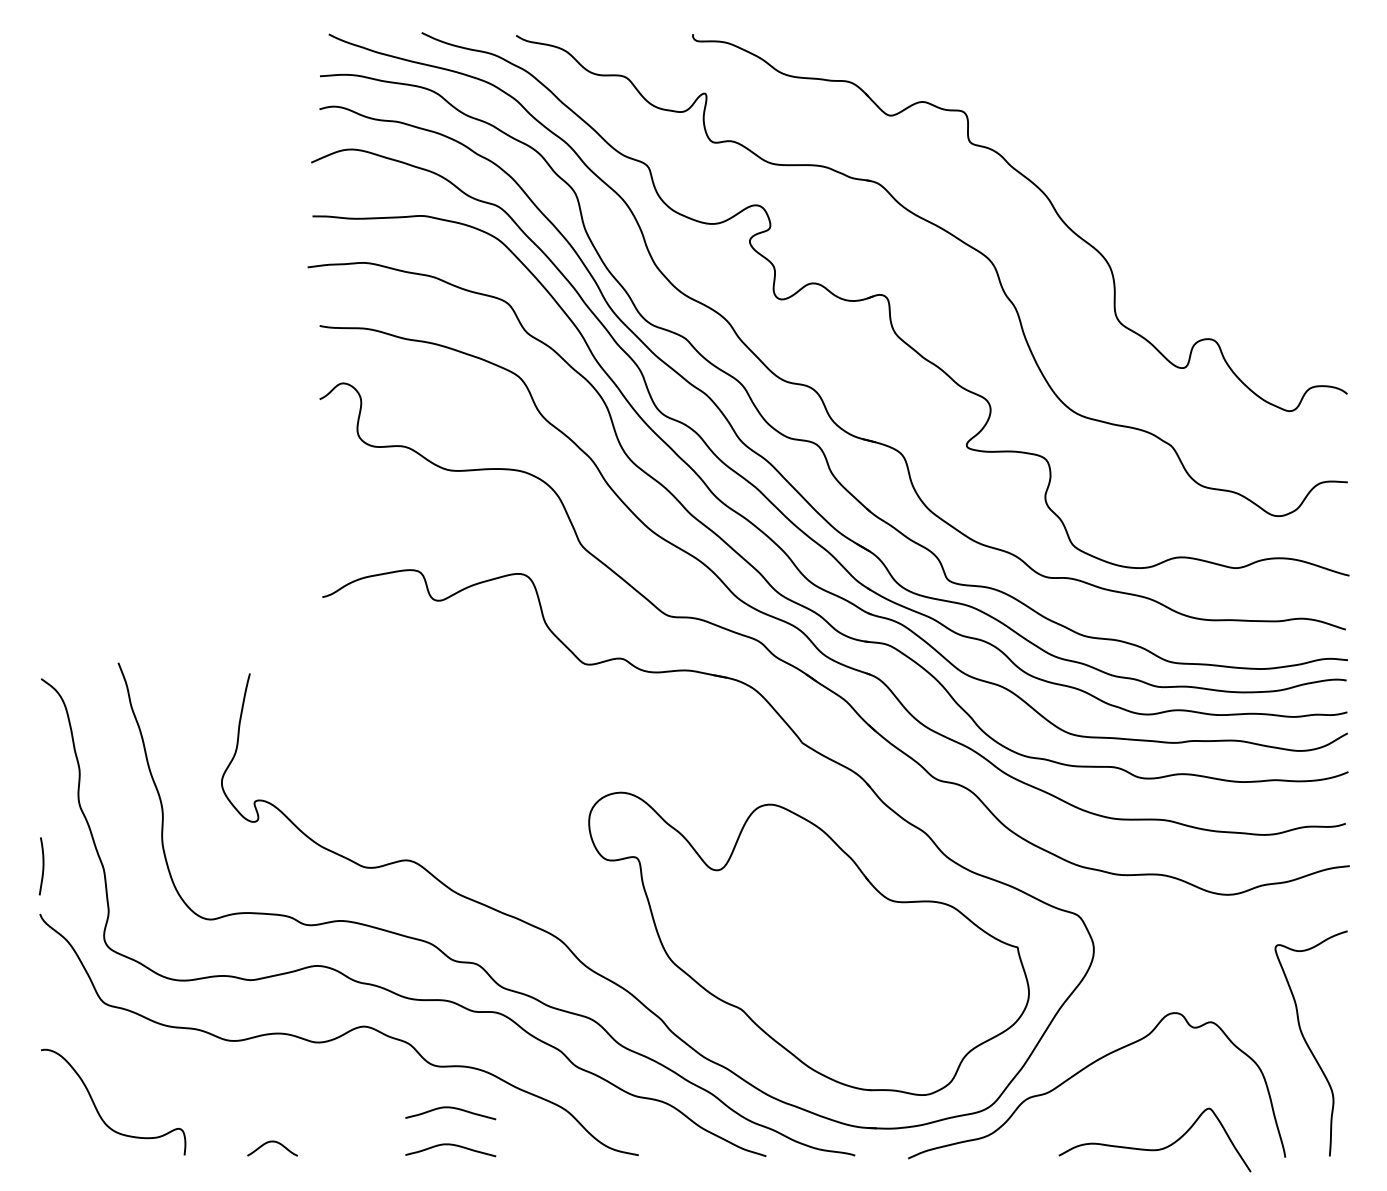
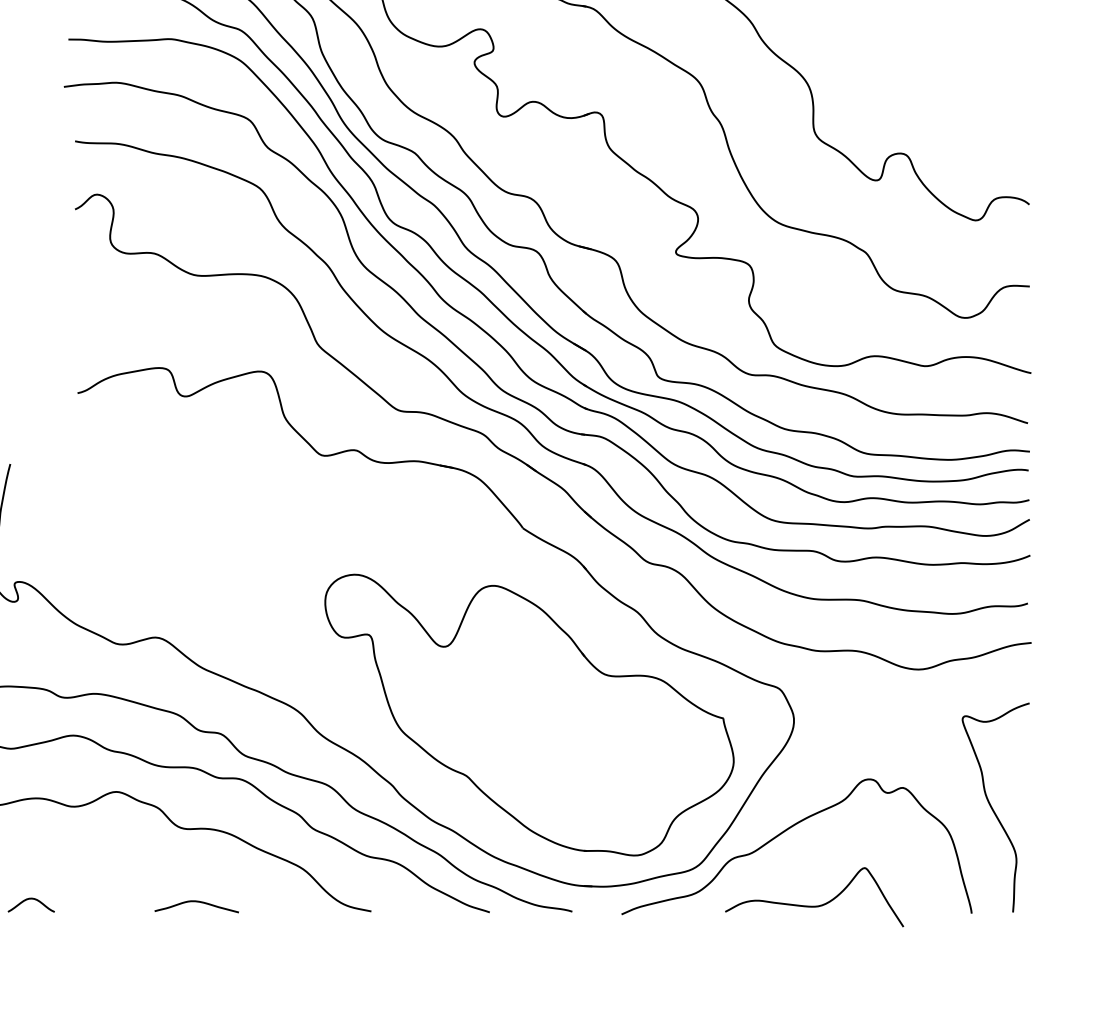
curve: (450, 1108) -> (196, 867), removed
curve: (1154, 1149) -> (814, 906), moved

